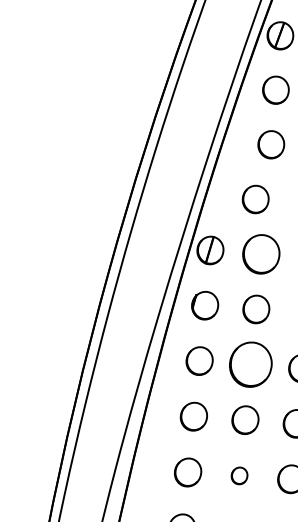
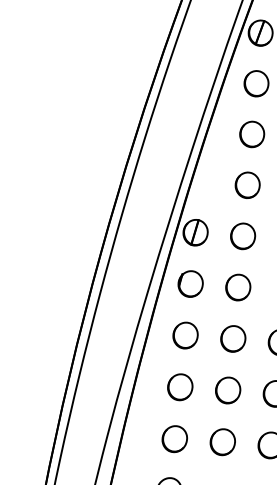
part: (255, 198) -> (247, 184), moved
part: (261, 254) -> (243, 236), size x0.71
part: (251, 364) -> (233, 338), size x0.62
part: (239, 476) -> (222, 442), size x1.67

